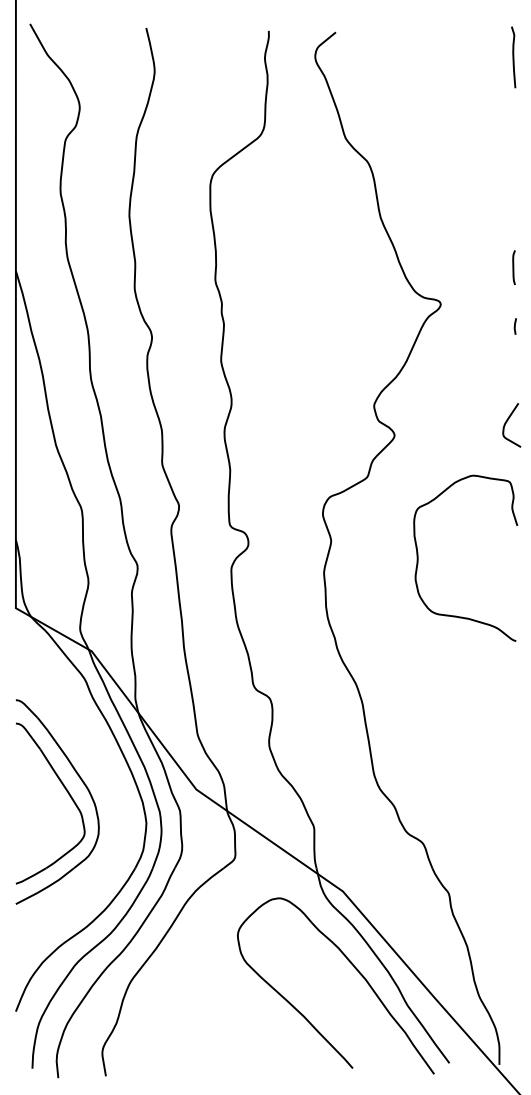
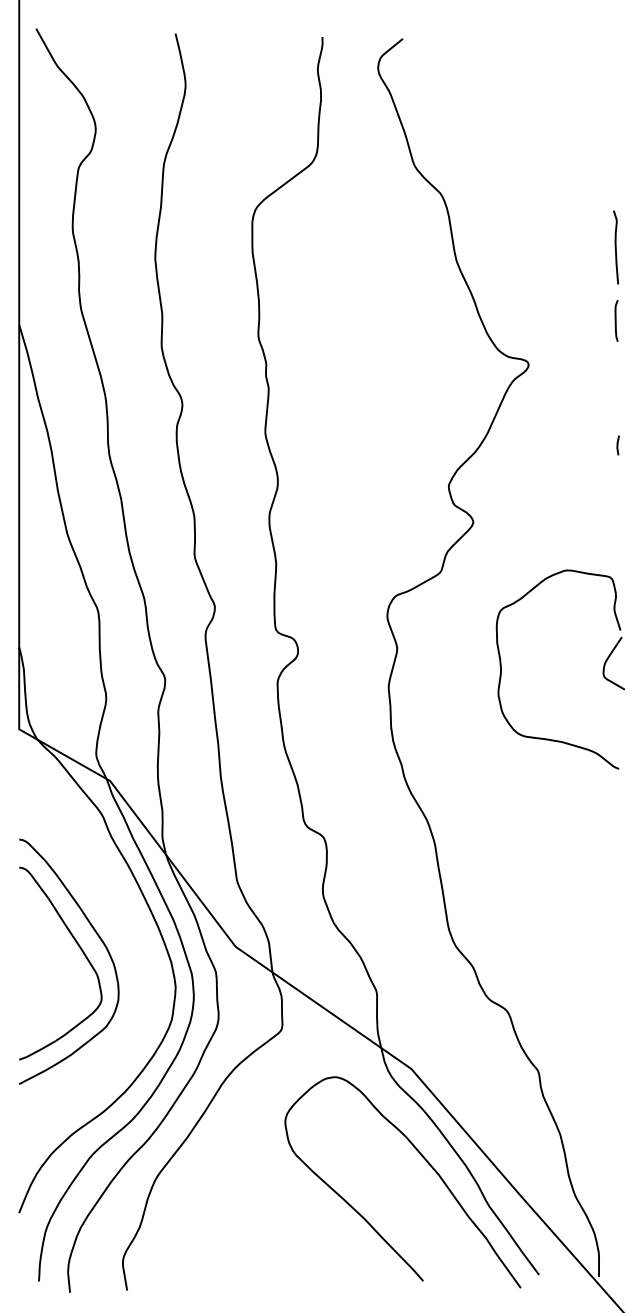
curve: (513, 57) -> (615, 247), moved
line: (514, 326) -> (617, 445), moved
curve: (507, 422) -> (608, 660), moved

